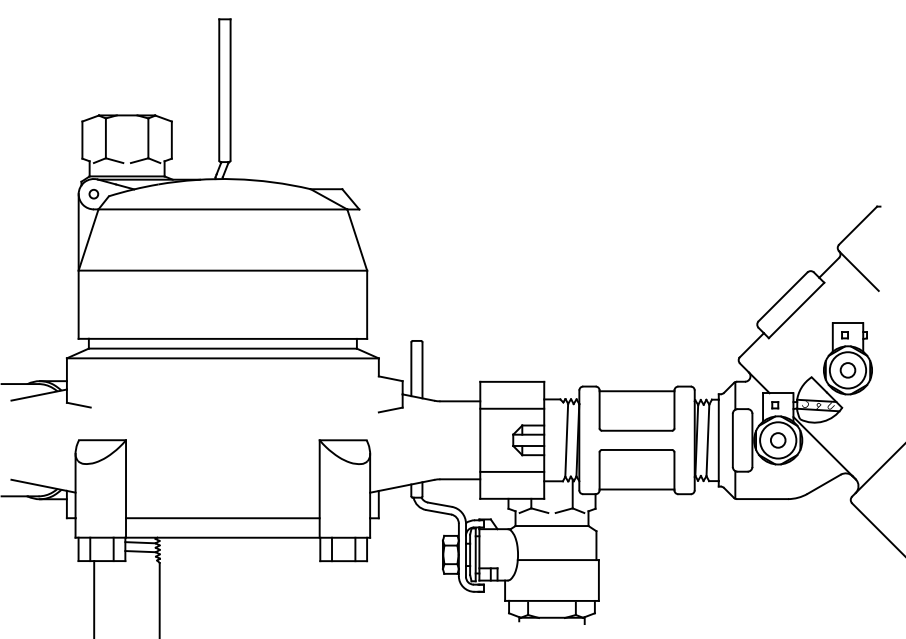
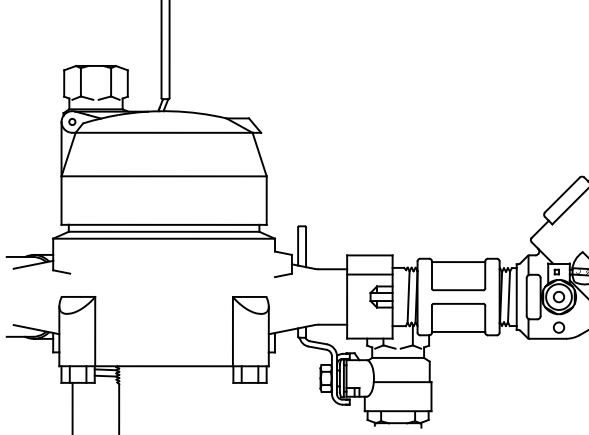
line: (512, 471) -> (370, 319), removed
circle: (778, 483) -> (559, 327), added
line: (222, 518) -> (163, 352), removed

